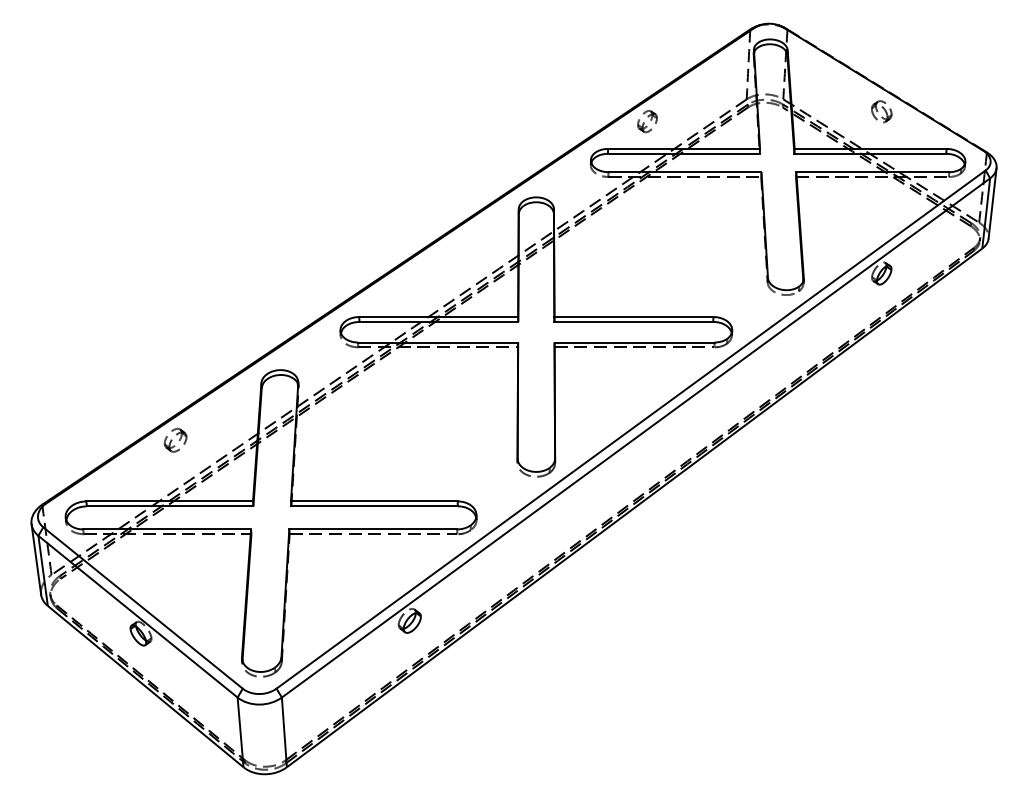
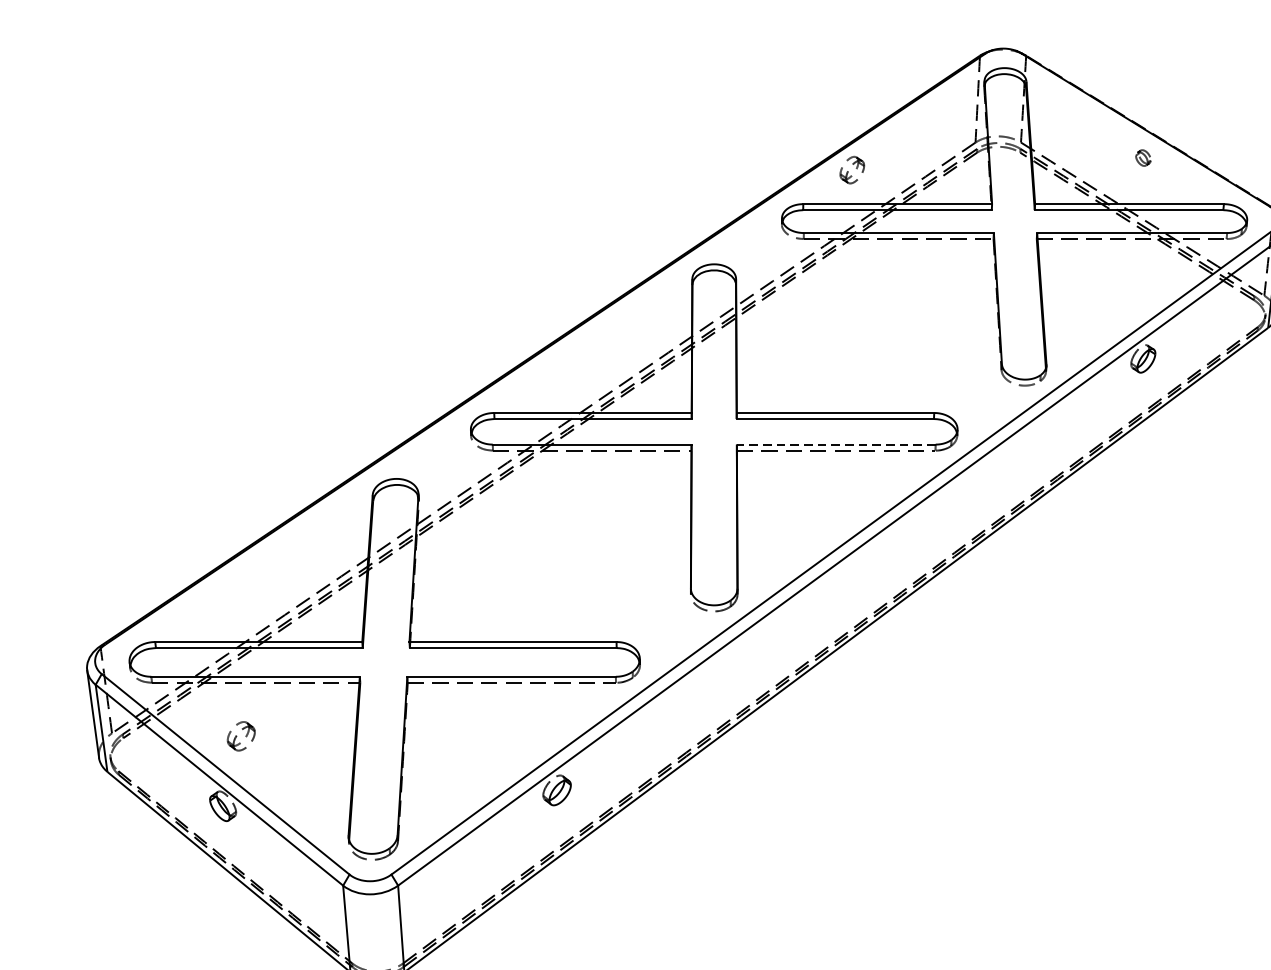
part: (881, 111) -> (1142, 157), size x0.6
line: (634, 342) -> (836, 444), solid -> dashed
part: (175, 439) -> (241, 735), moved

